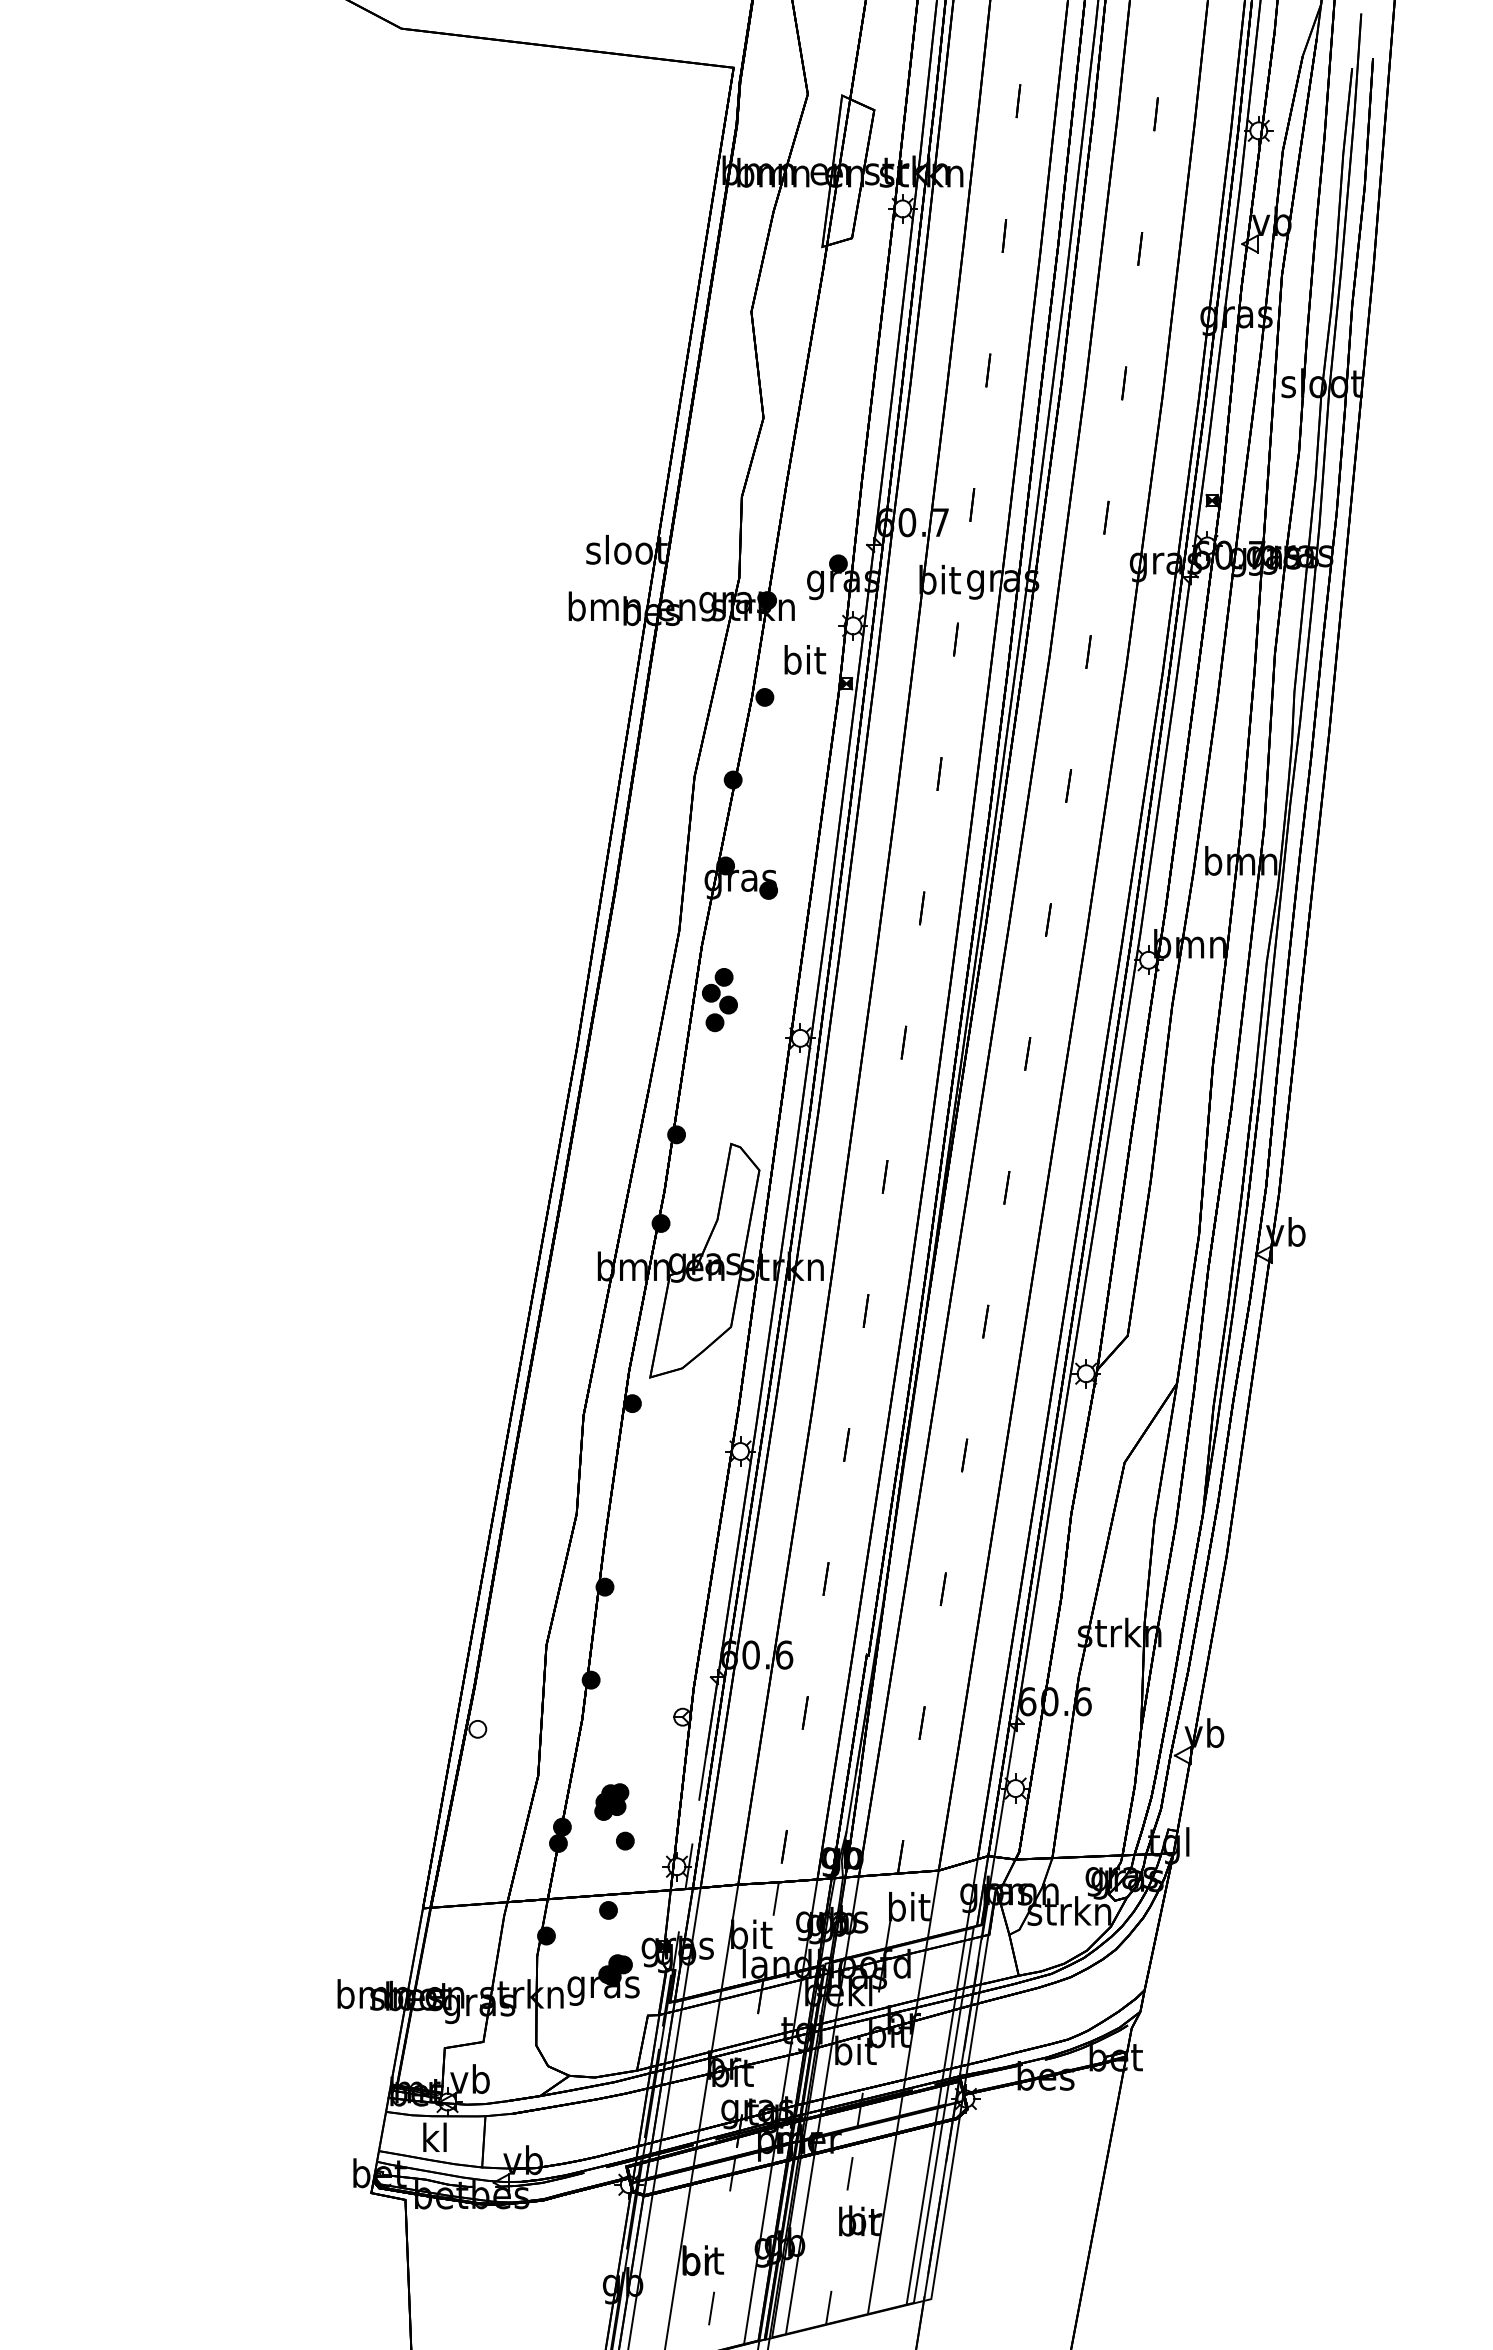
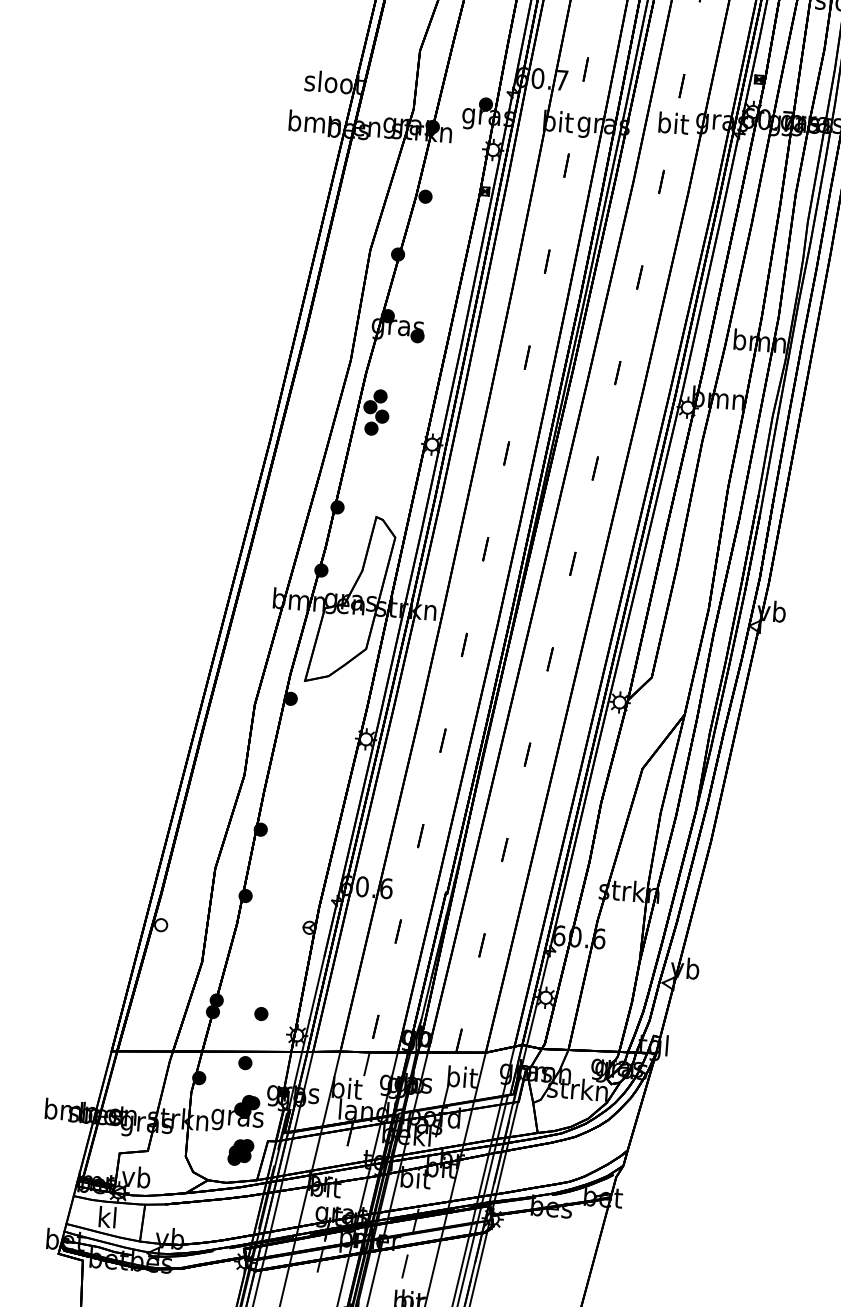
text: (805, 659) -> (674, 123), moved
part: (611, 1801) -> (240, 1152), moved
line: (695, 1821) -> (313, 1003), added
line: (681, 1910) -> (298, 1067), added

